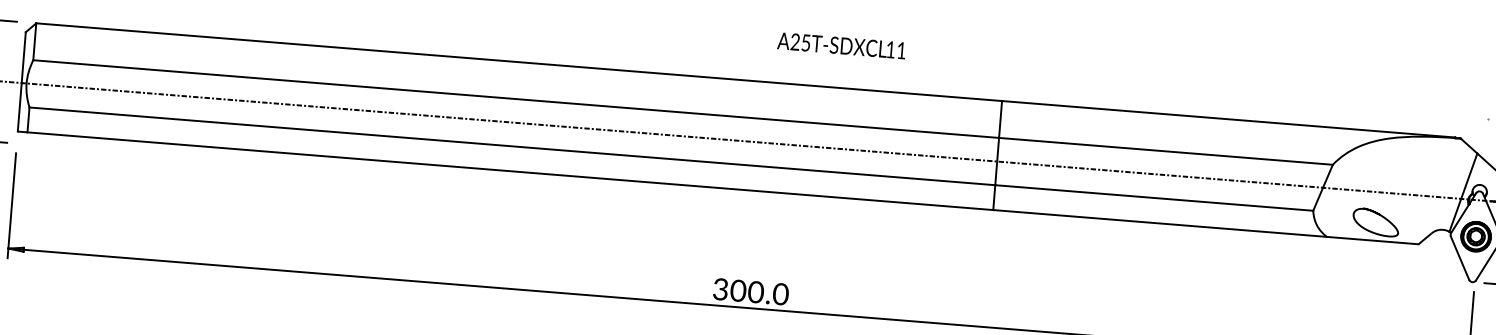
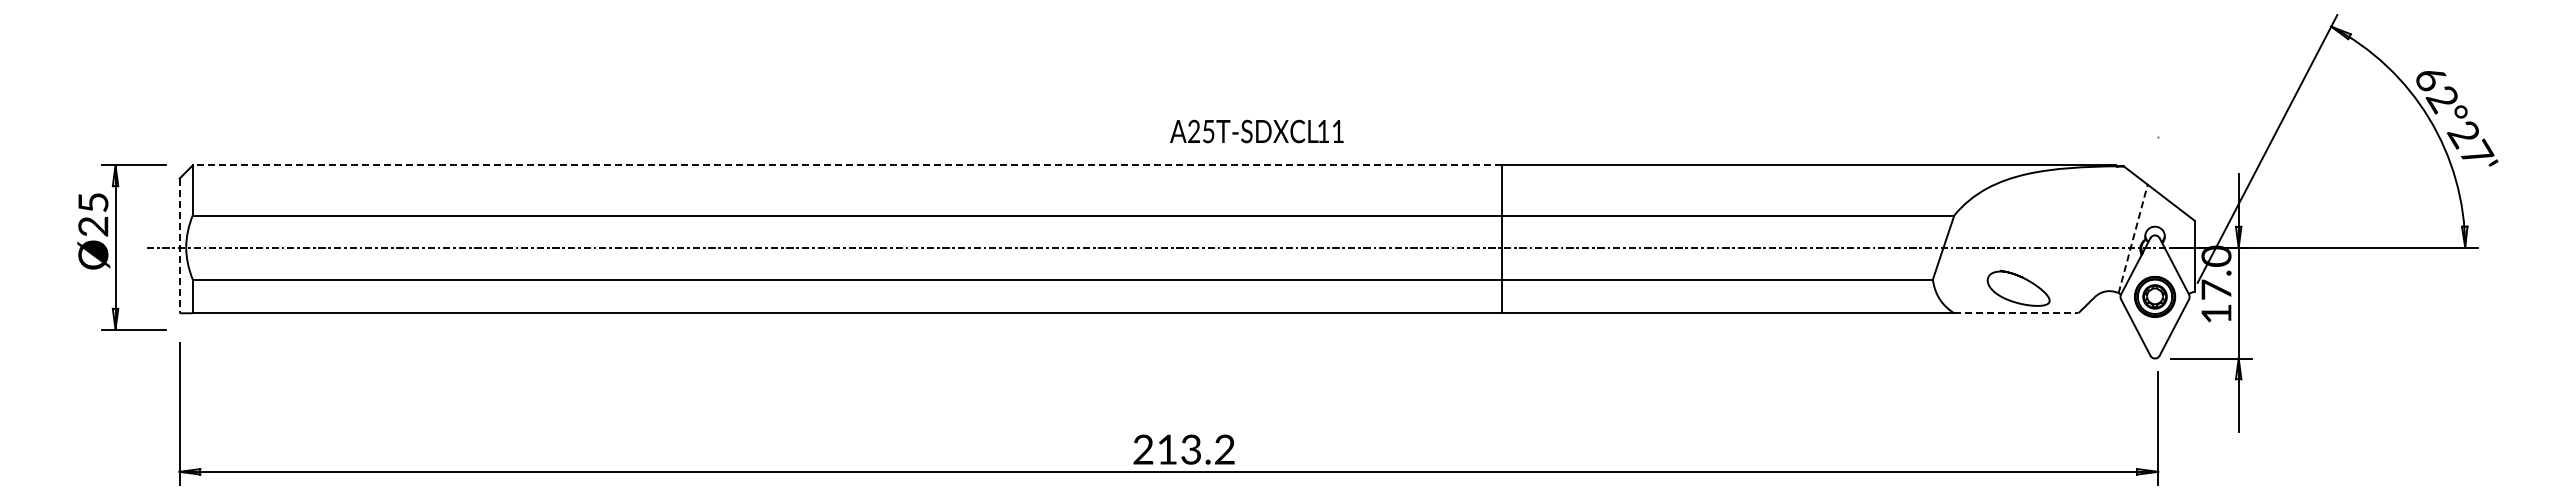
text: (841, 45) -> (1256, 131), moved
line: (519, 62) -> (847, 165), solid -> dashed
line: (21, 82) -> (179, 246), solid -> dashed
line: (1463, 192) -> (2133, 238), solid -> dashed
line: (1372, 240) -> (2016, 313), solid -> dashed
text: (751, 291) -> (1184, 449), 300.0 -> 213.2

